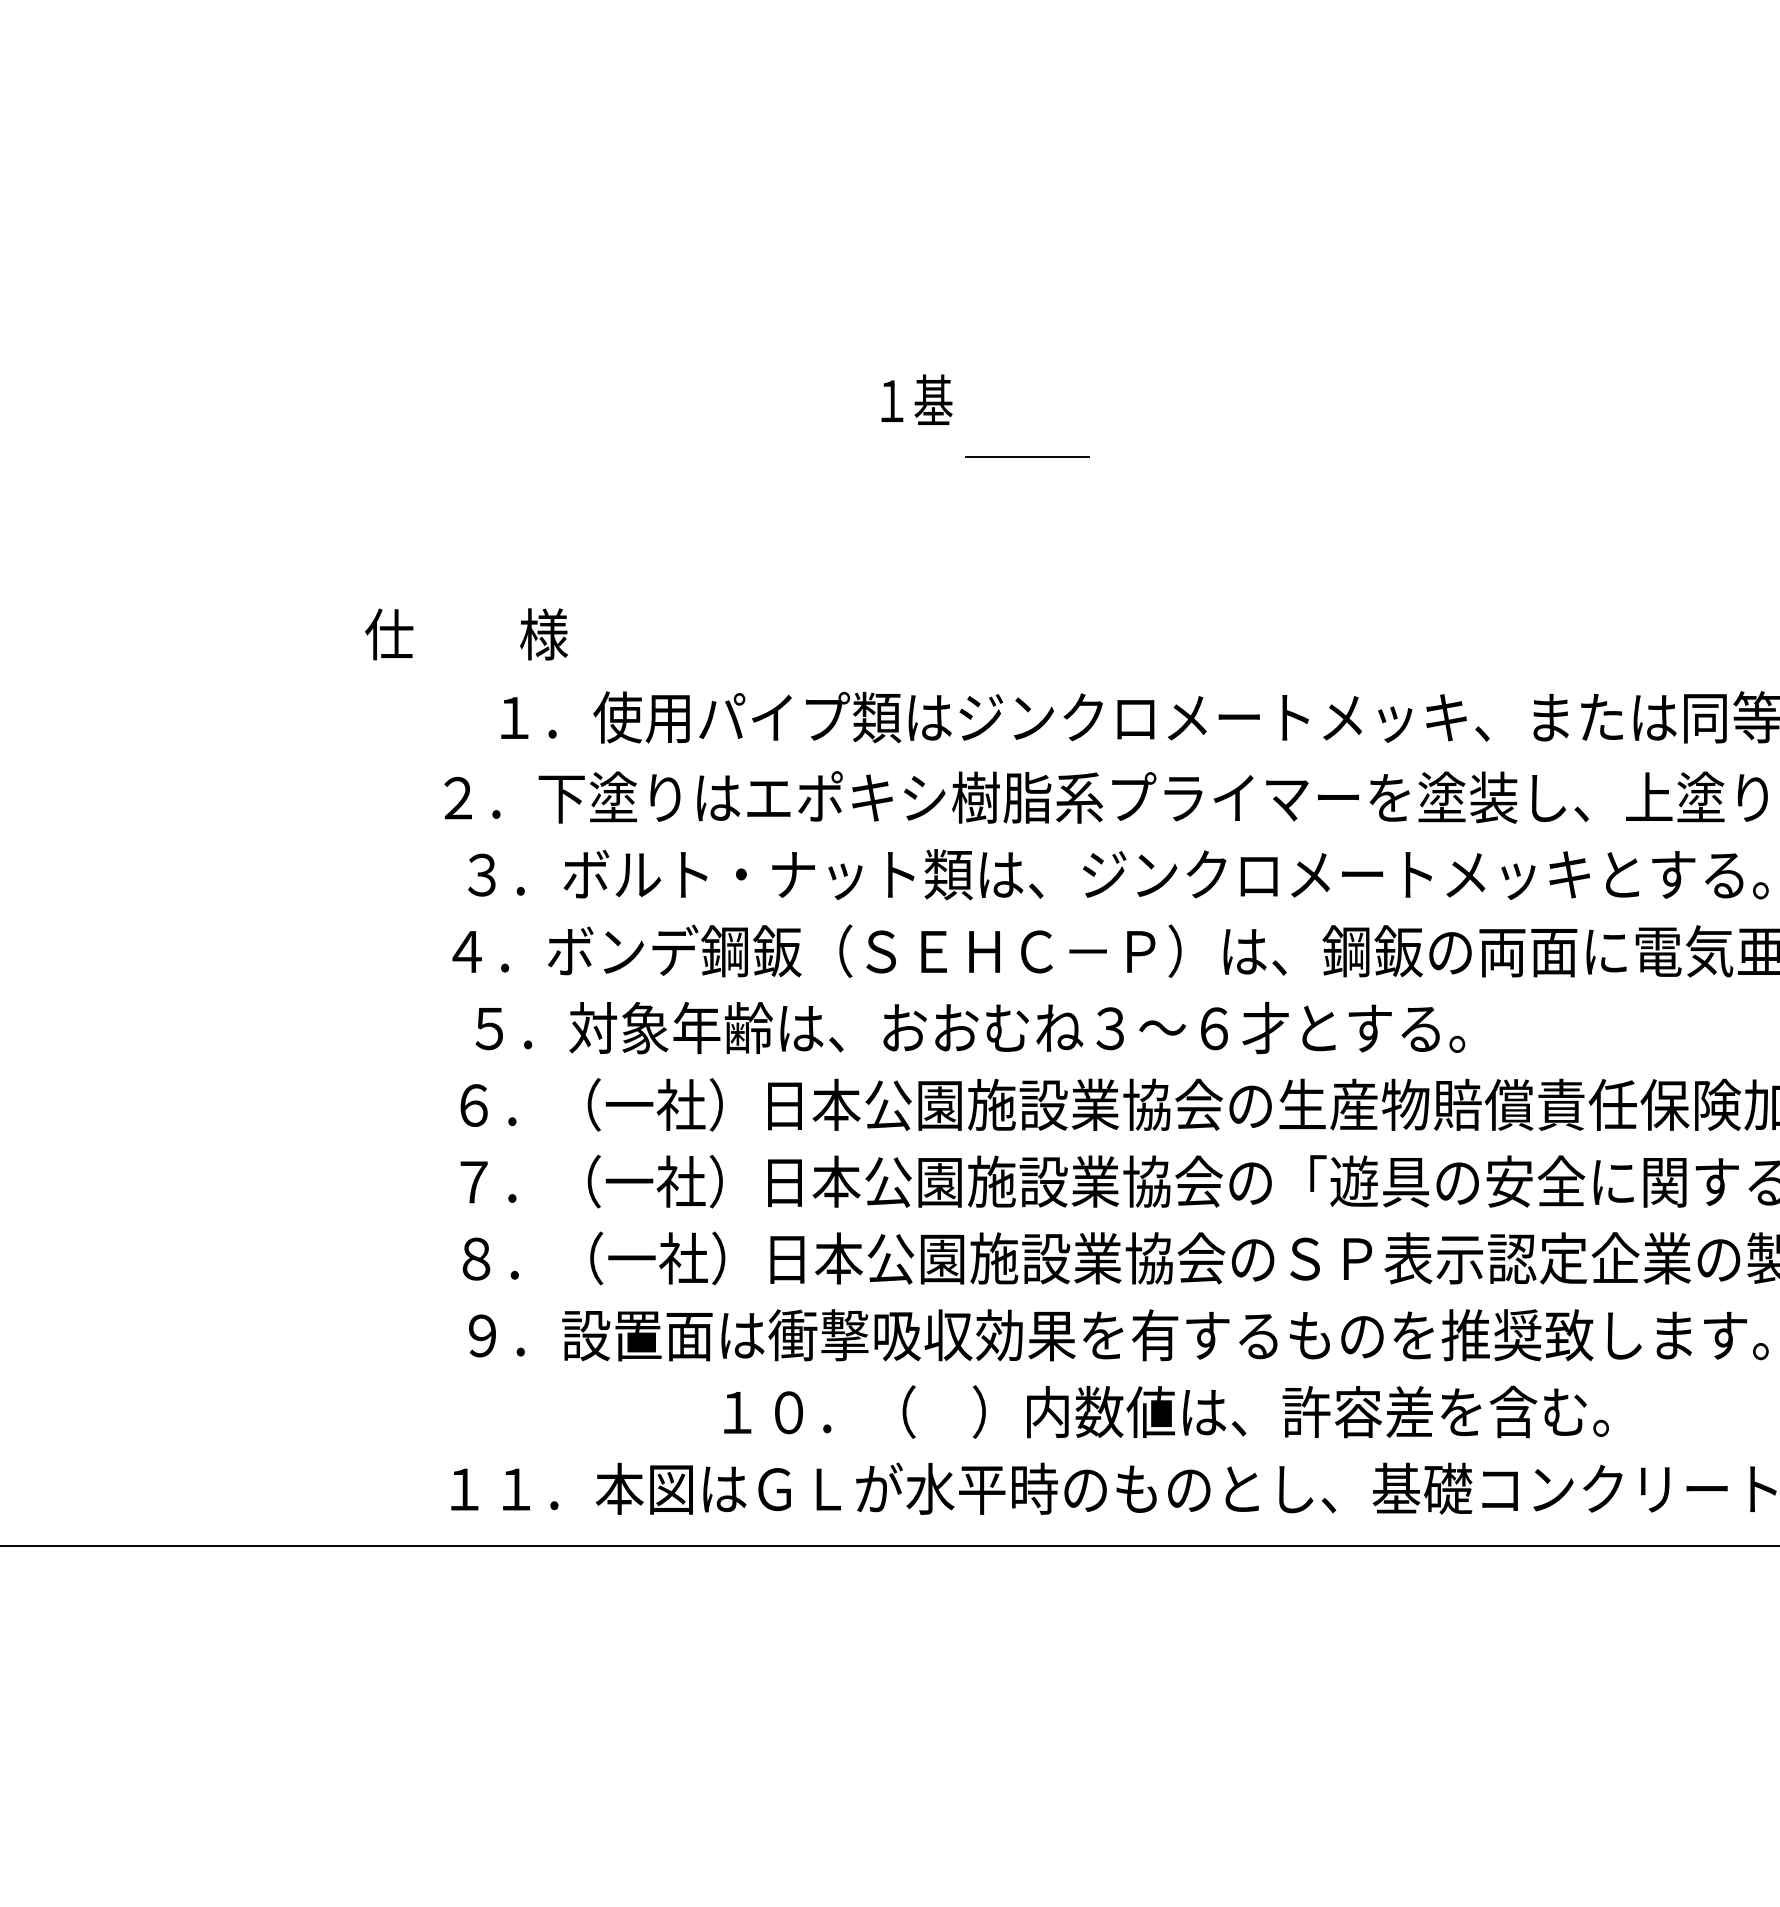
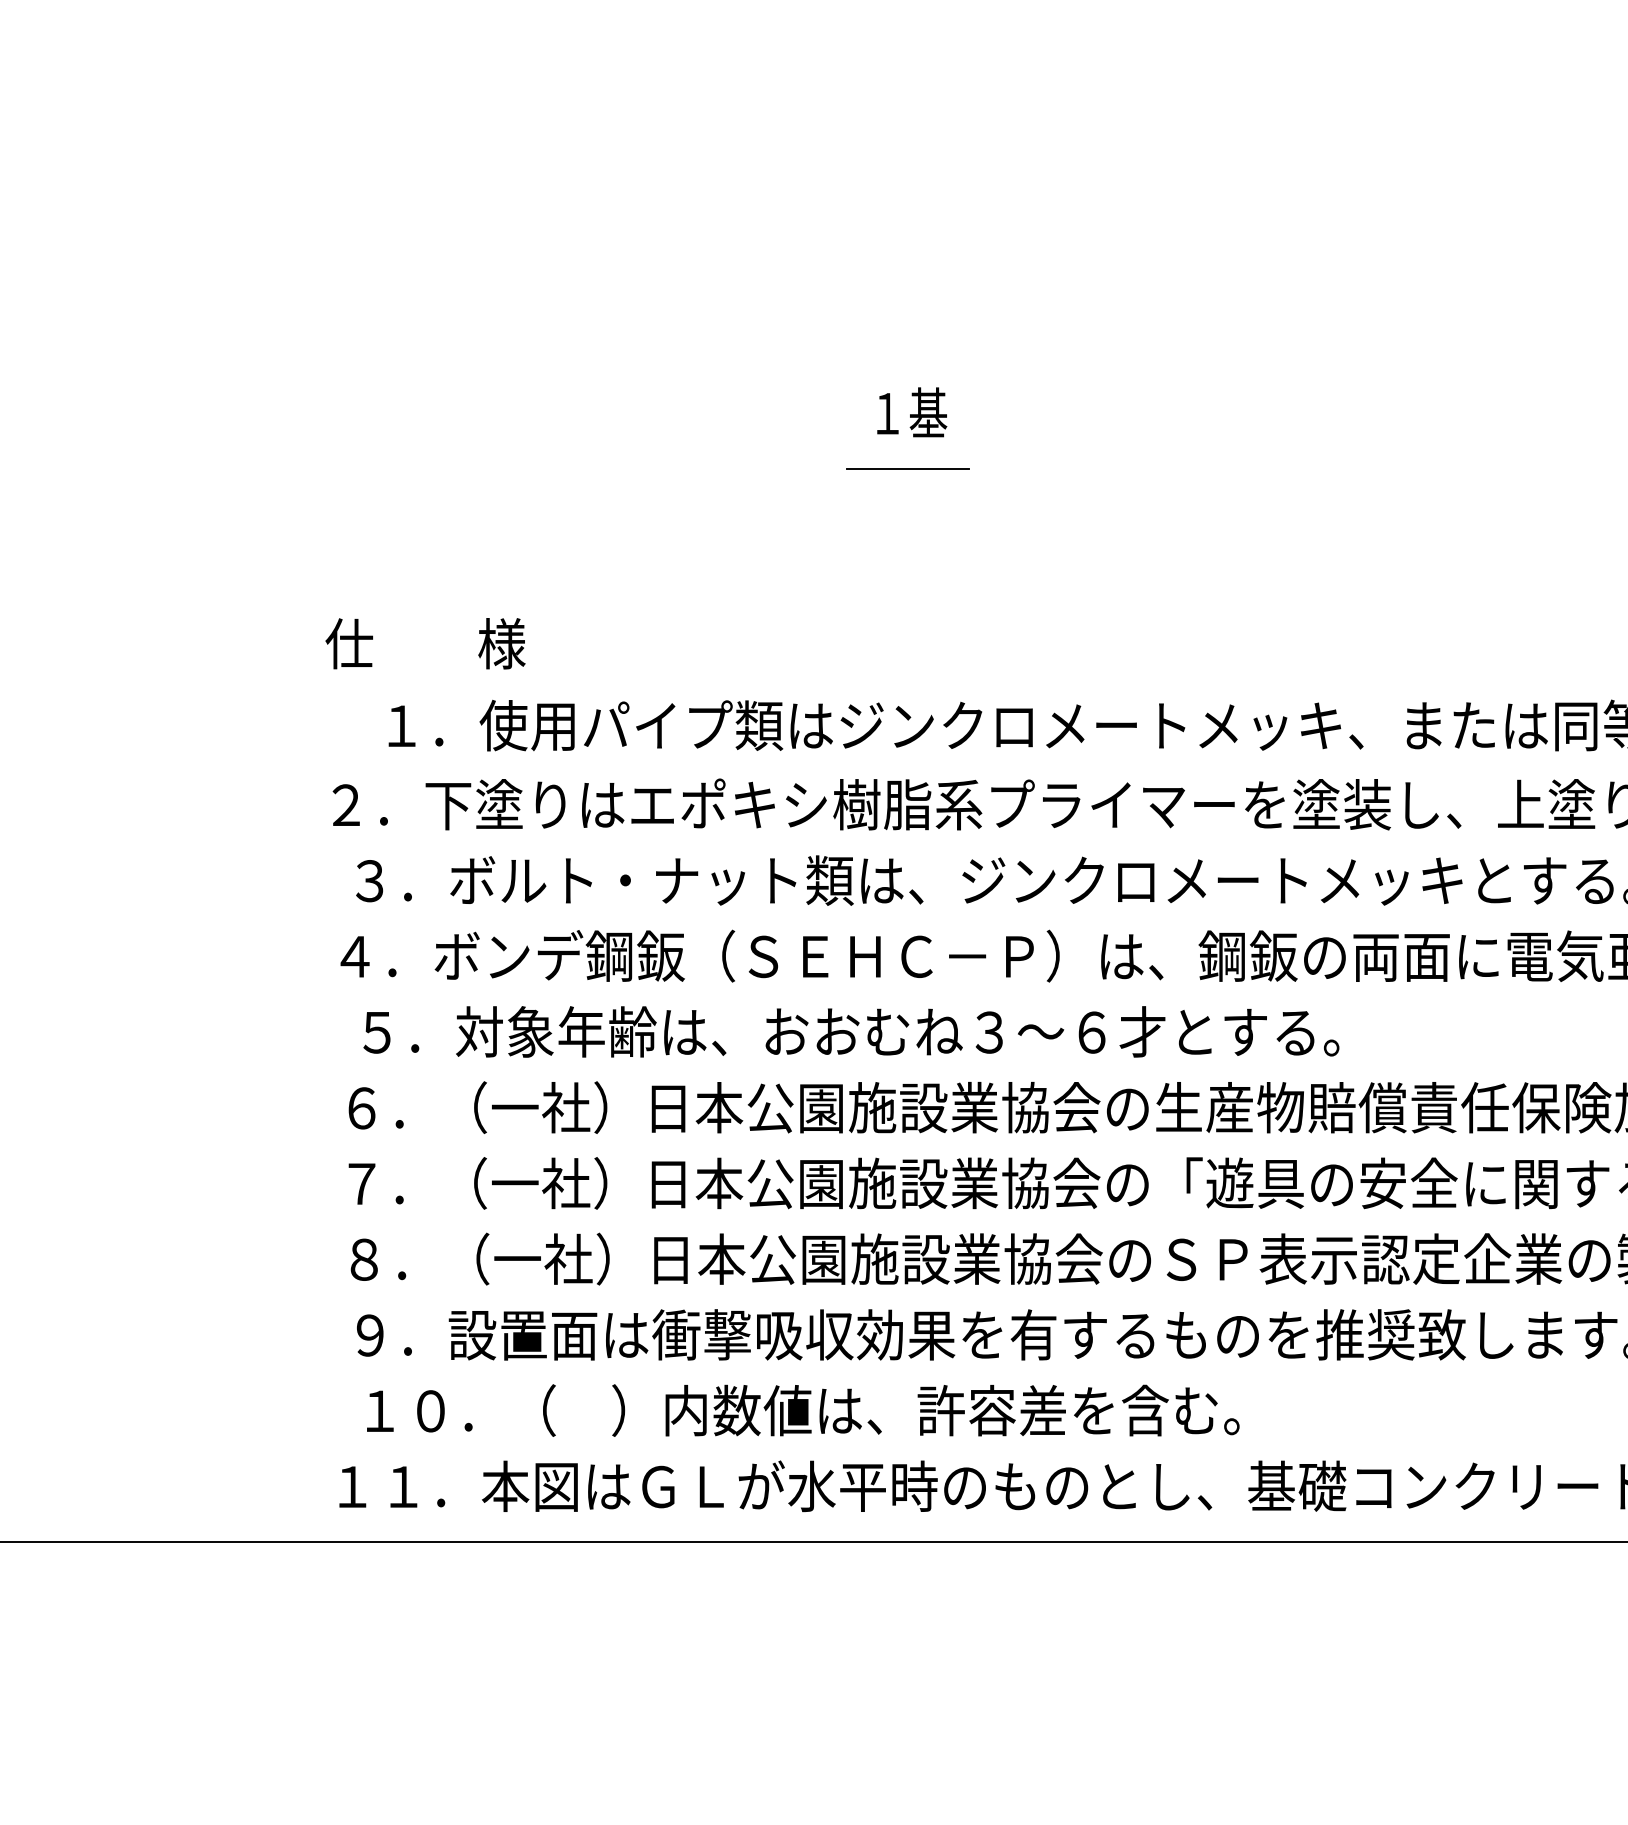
text: (916, 399) -> (911, 412), moved
text: (466, 634) -> (425, 643), moved
text: (1166, 1411) -> (803, 1410), moved

